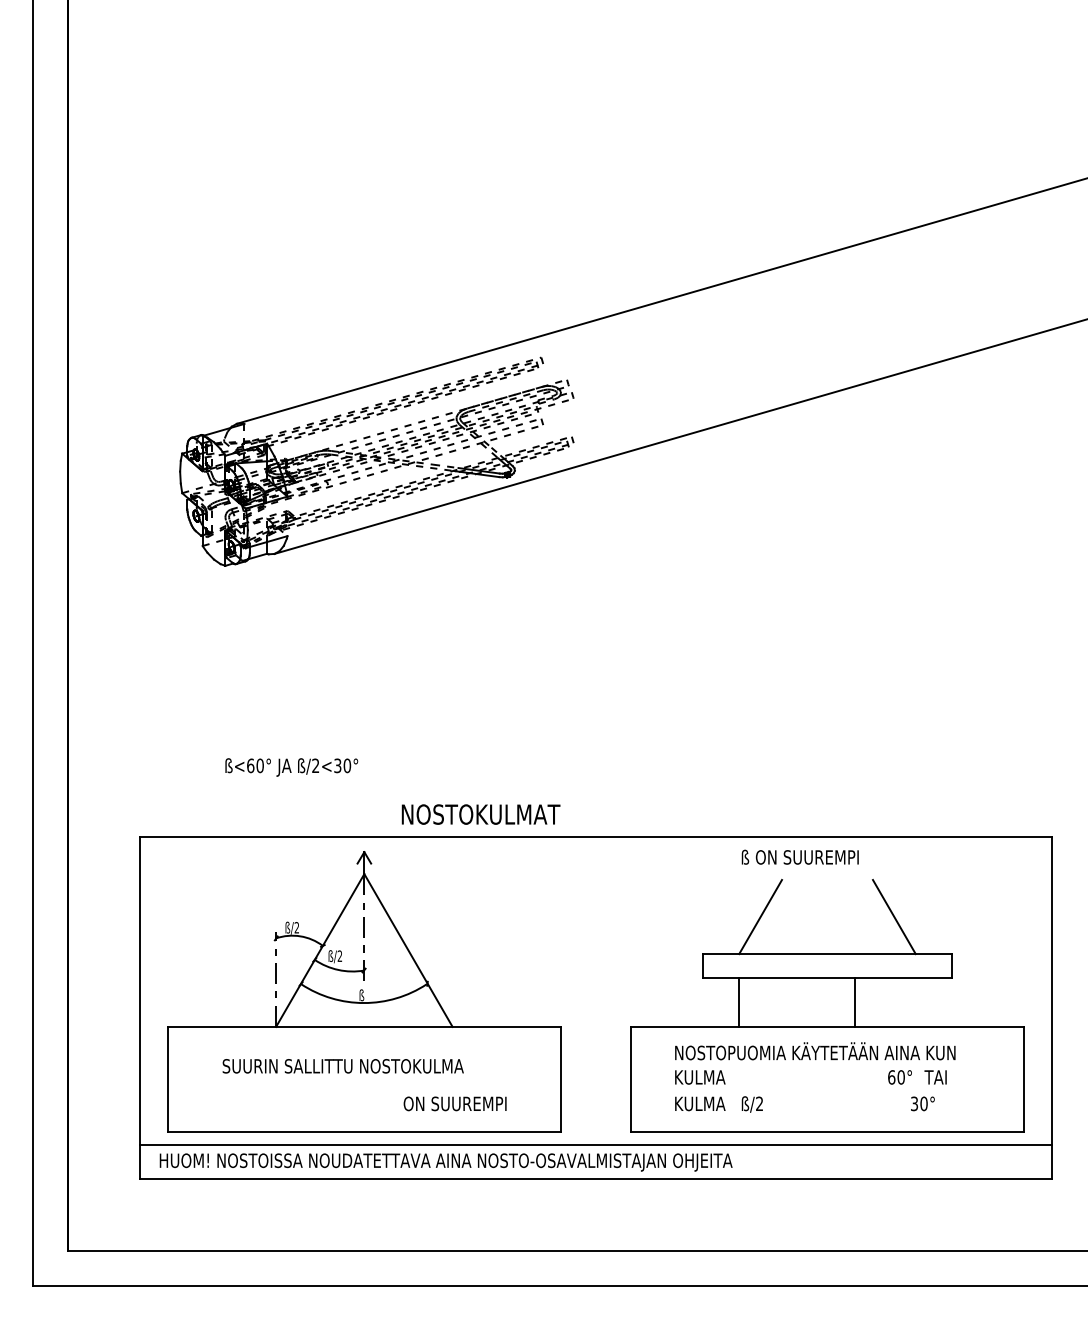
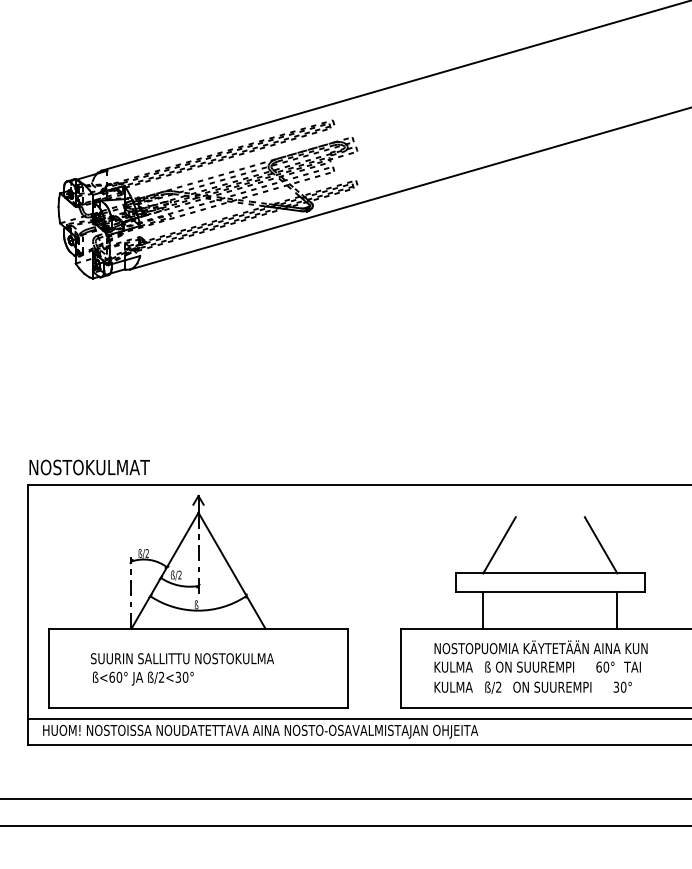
text: (291, 767) -> (143, 678), moved
text: (480, 814) -> (89, 467), moved
text: (799, 856) -> (529, 666), moved
line: (854, 1002) -> (617, 610), moved
text: (454, 1103) -> (551, 686), moved

